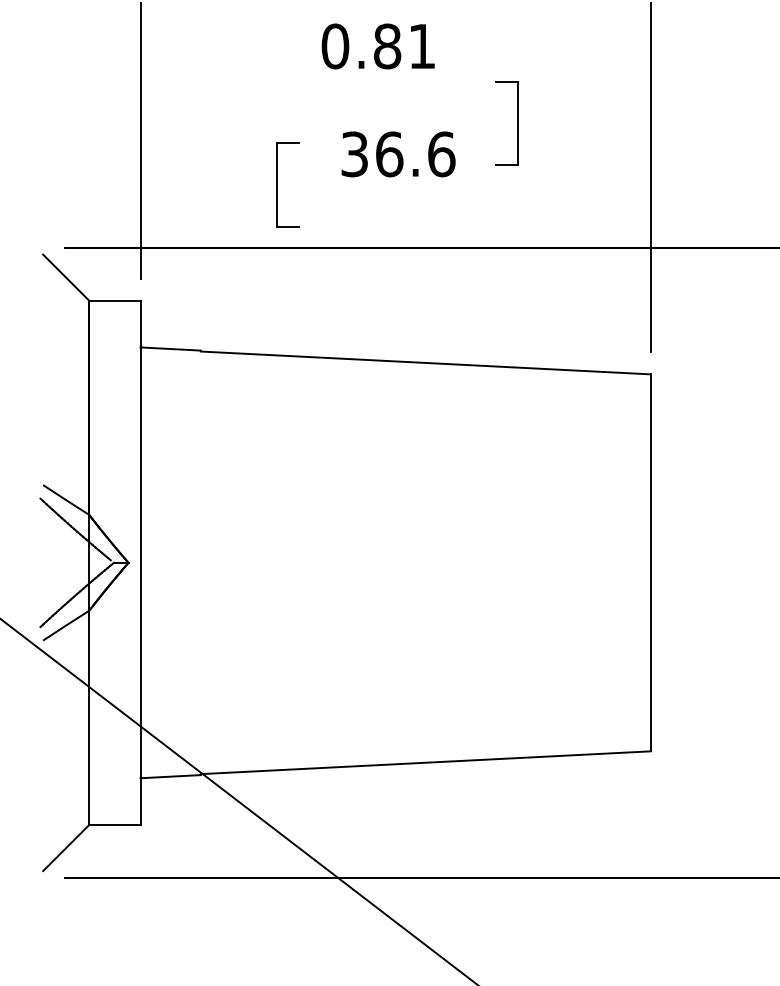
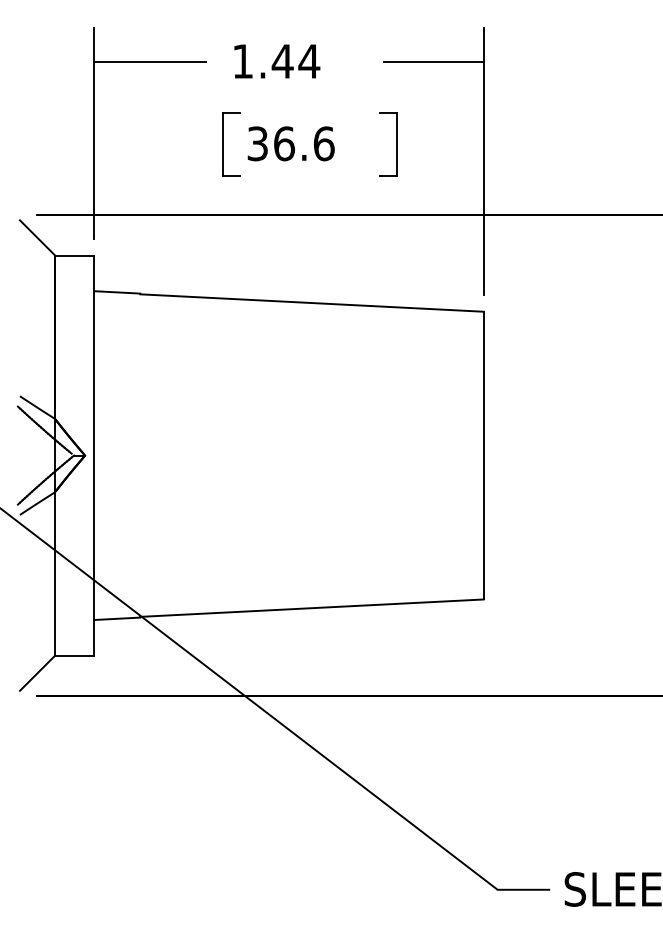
line: (214, 46) -> (150, 61), added
text: (379, 46) -> (276, 61), 0.81 -> 1.44
line: (584, 46) -> (433, 61), added
part: (518, 123) -> (396, 144), moved
part: (277, 185) -> (223, 144), moved

